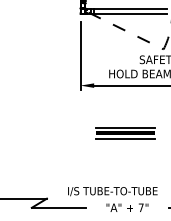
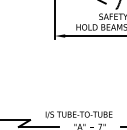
part: (125, 133) -> (88, 71), removed

